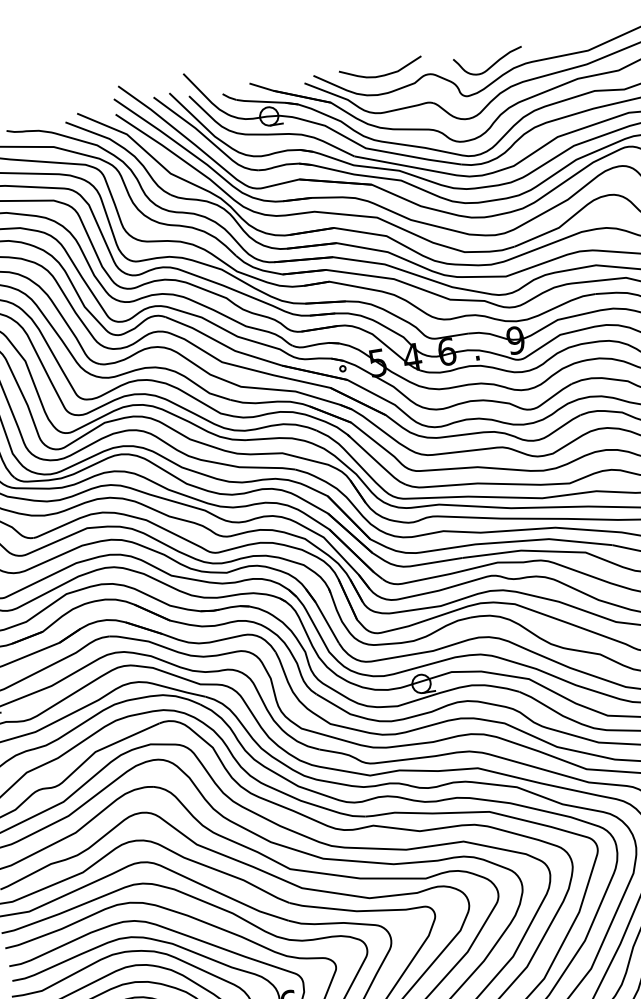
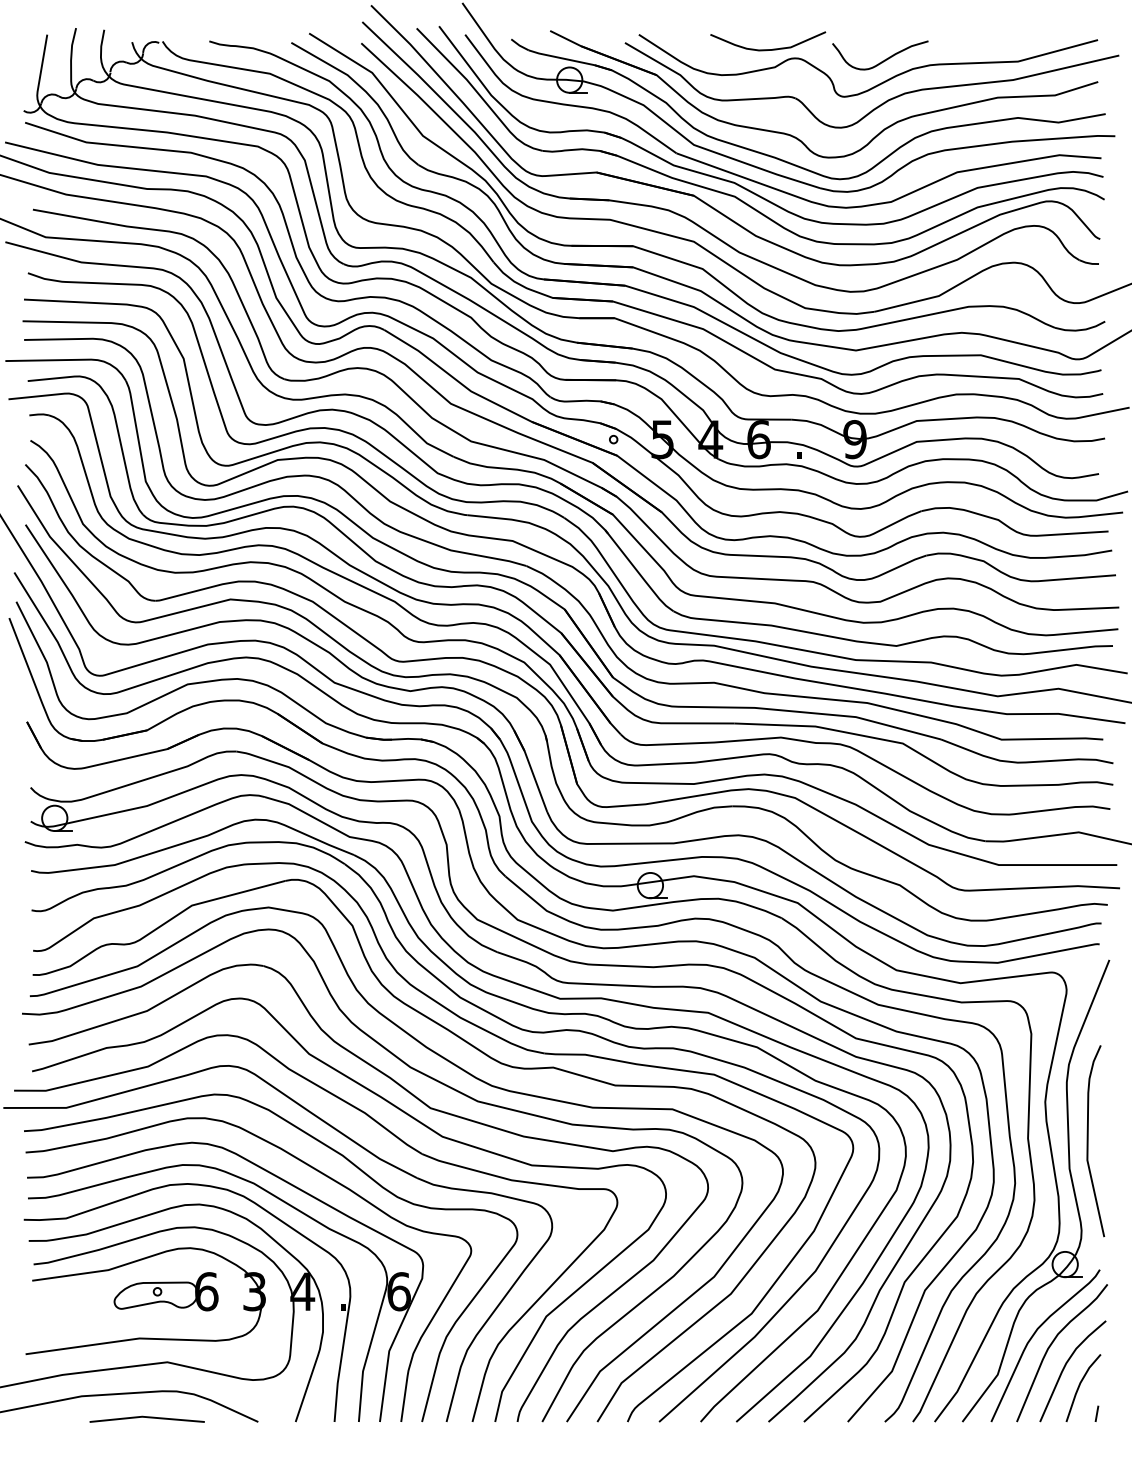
curve: (382, 75) -> (768, 49), moved

